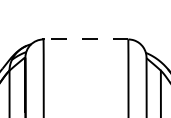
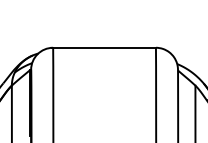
line: (85, 39) -> (104, 47), dashed -> solid

